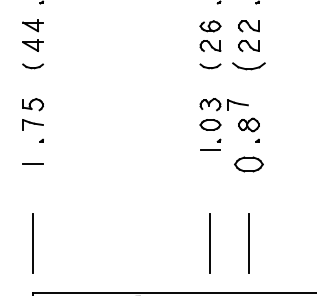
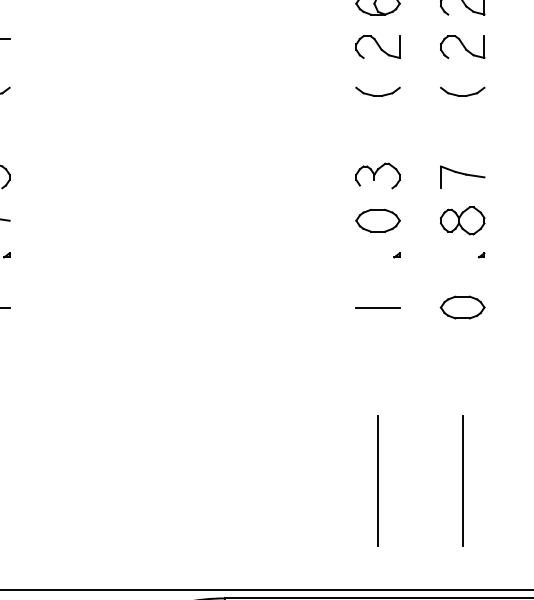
part: (248, 66) -> (461, 92), size x0.62
part: (237, 104) -> (461, 175), moved
line: (210, 149) -> (378, 305), moved
part: (248, 164) -> (461, 307), size x0.71

